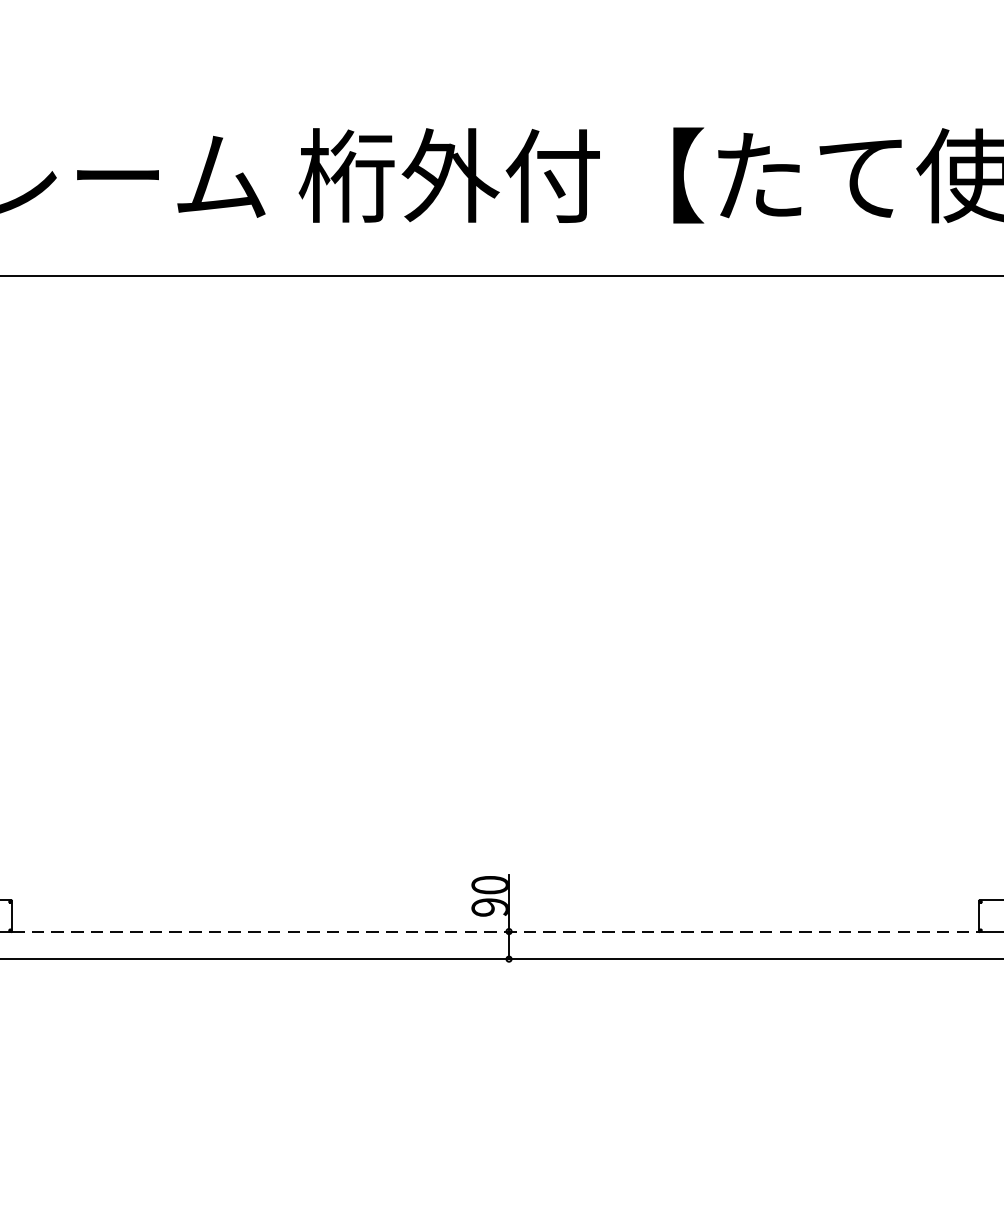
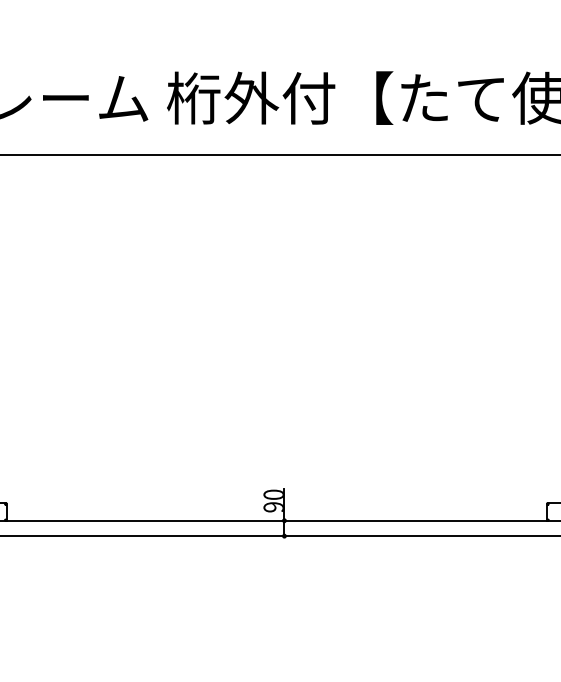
line: (496, 931) -> (277, 520), dashed -> solid

